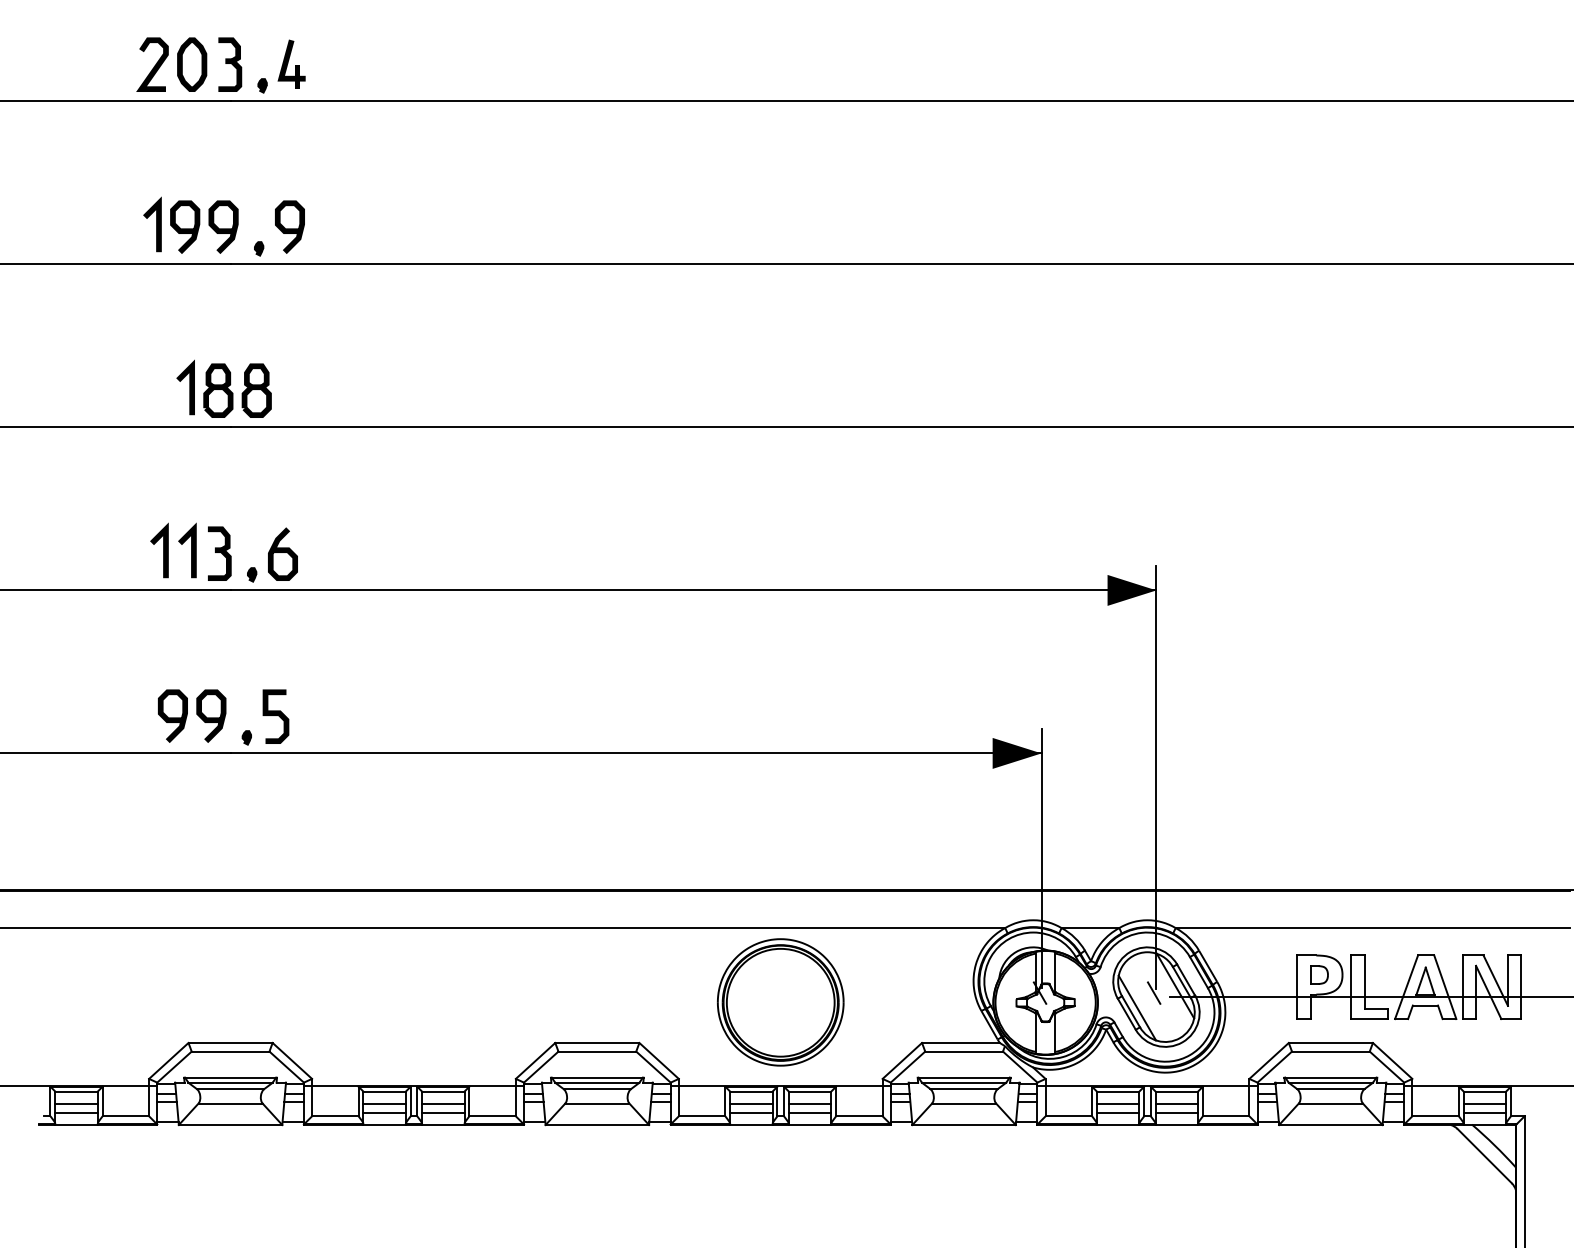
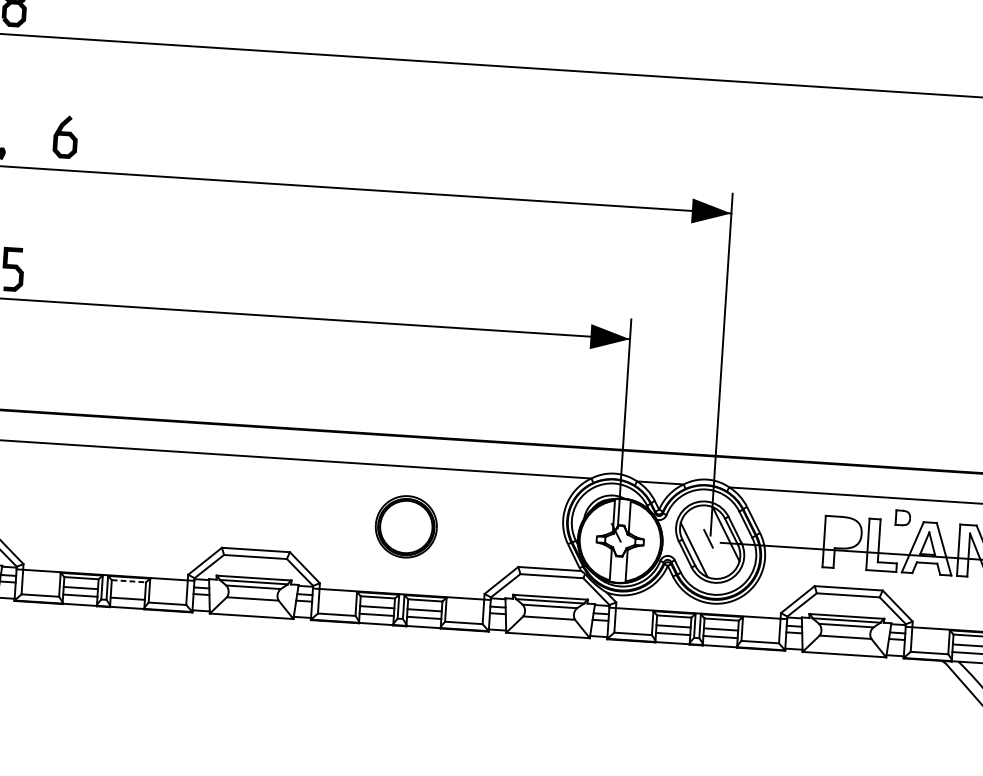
curve: (282, 552) -> (65, 135), moved
part: (1319, 974) -> (903, 517), moved
part: (780, 1002) -> (406, 526), size x0.6
line: (443, 1091) -> (129, 581), solid -> dashed
line: (443, 1103) -> (128, 590), removed

